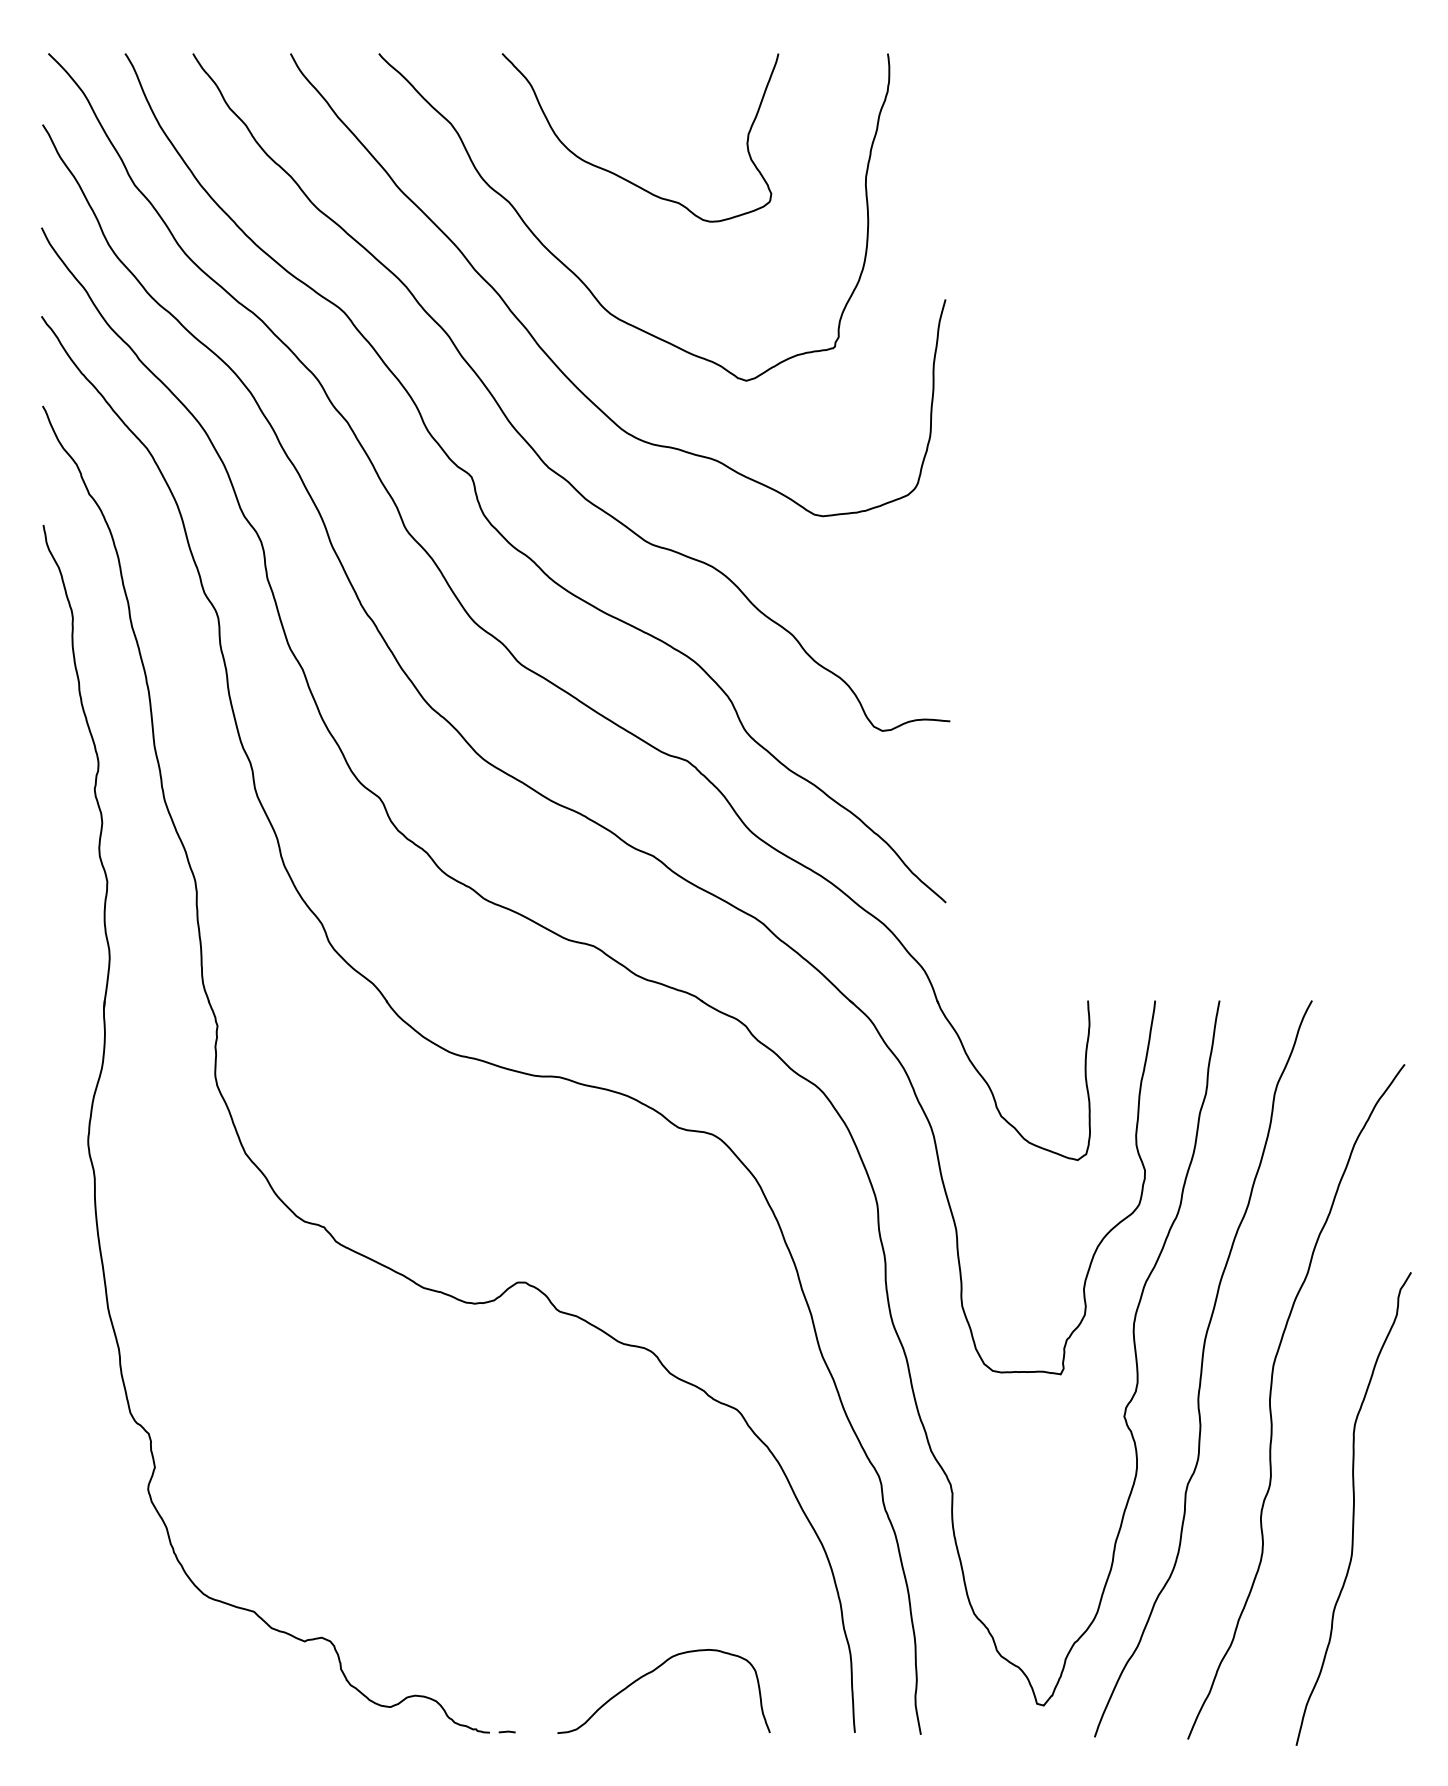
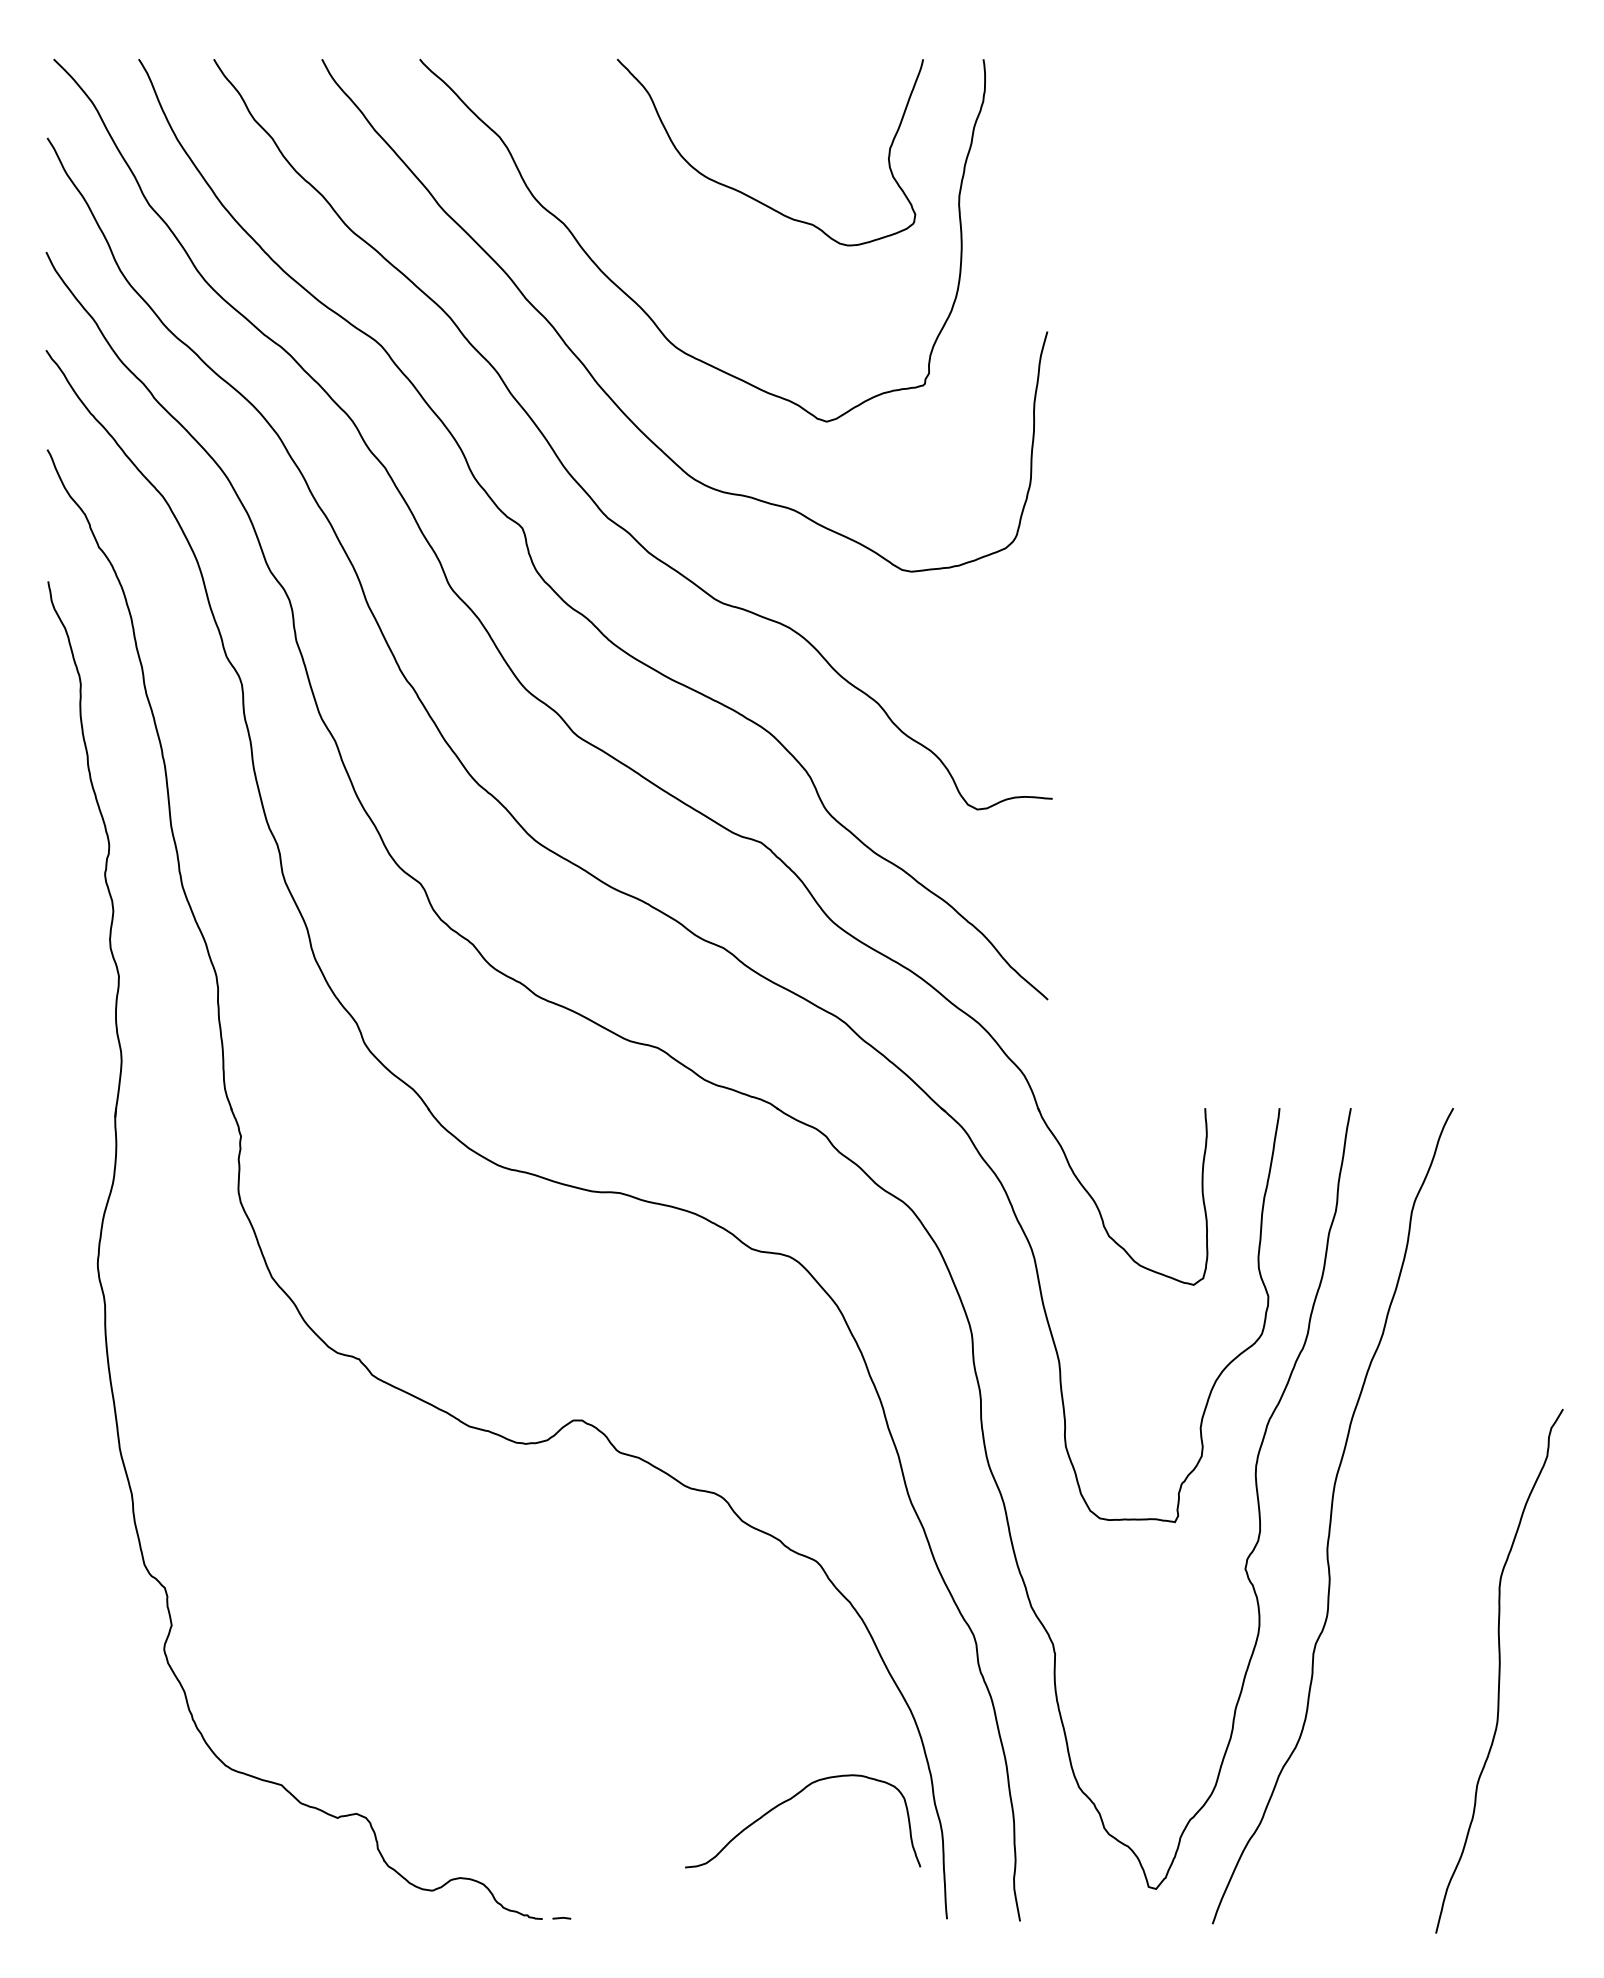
curve: (621, 176) -> (749, 195), moved
curve: (1271, 1397) -> (1408, 1547), removed
curve: (654, 1671) -> (792, 1799), moved

